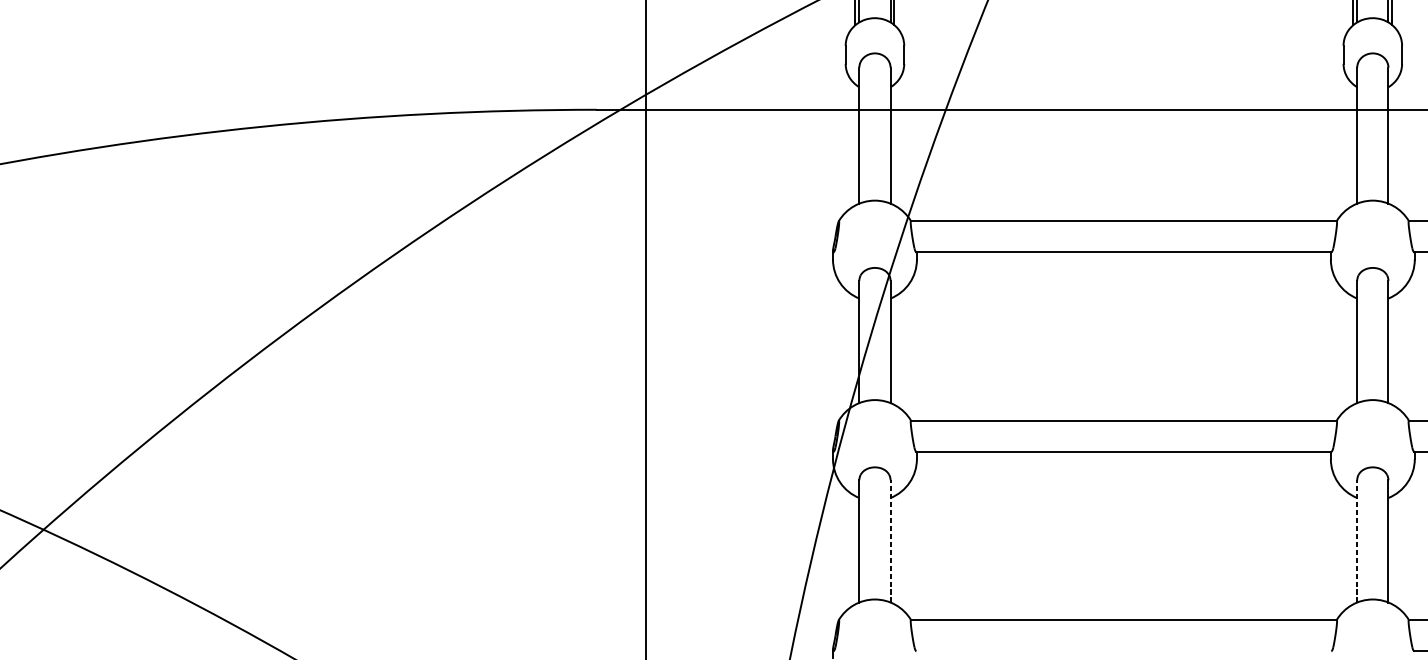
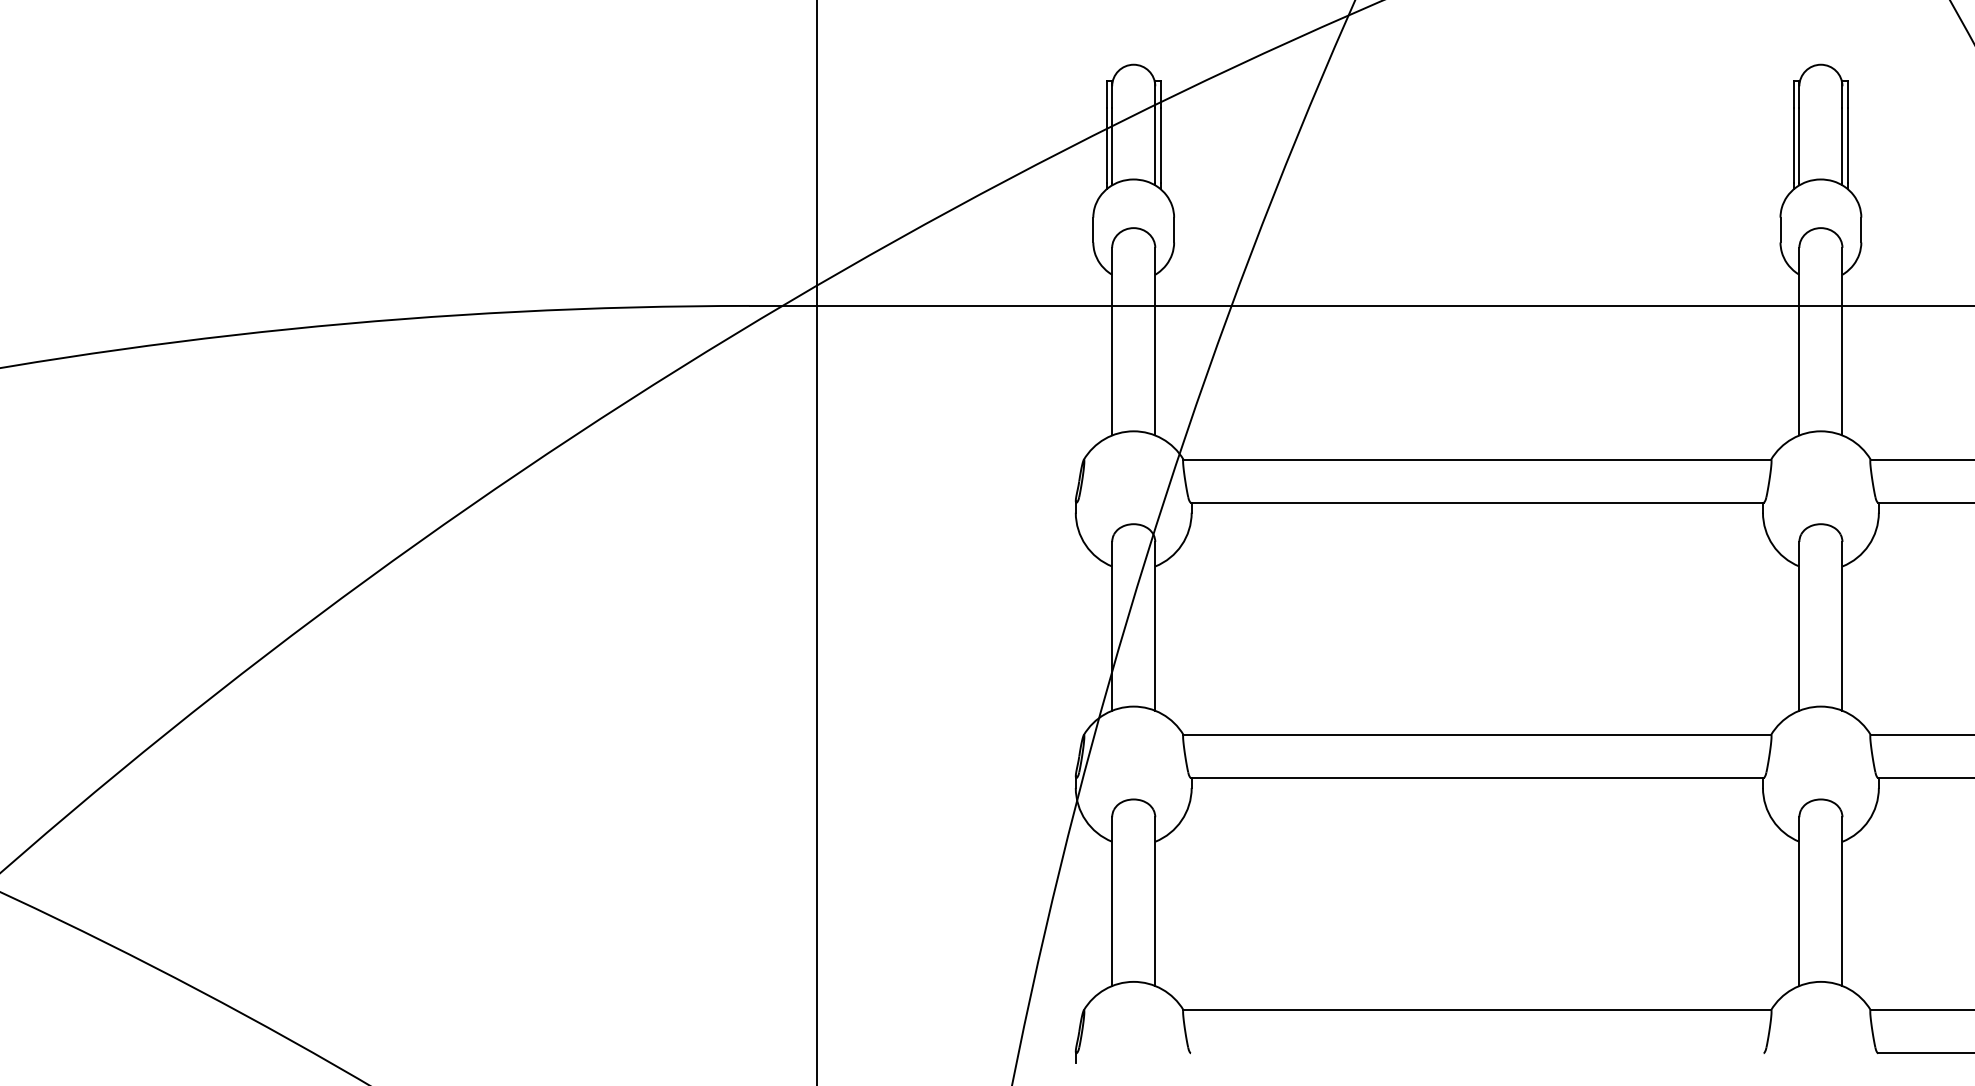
line: (890, 541) -> (1155, 901), dashed -> solid
line: (1357, 541) -> (1799, 901), dashed -> solid

